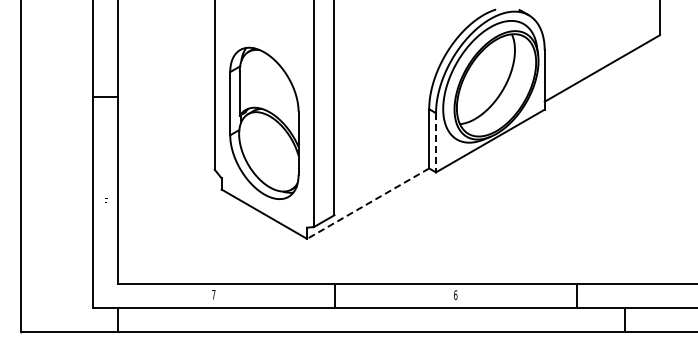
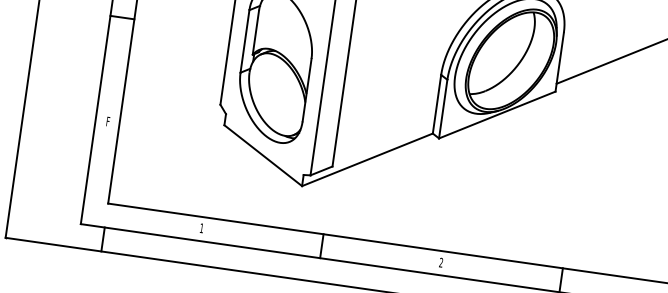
line: (436, 142) -> (443, 108), dashed -> solid
line: (367, 203) -> (366, 159), dashed -> solid
text: (213, 294) -> (201, 227), 7 -> 1
text: (455, 294) -> (441, 262), 6 -> 2

